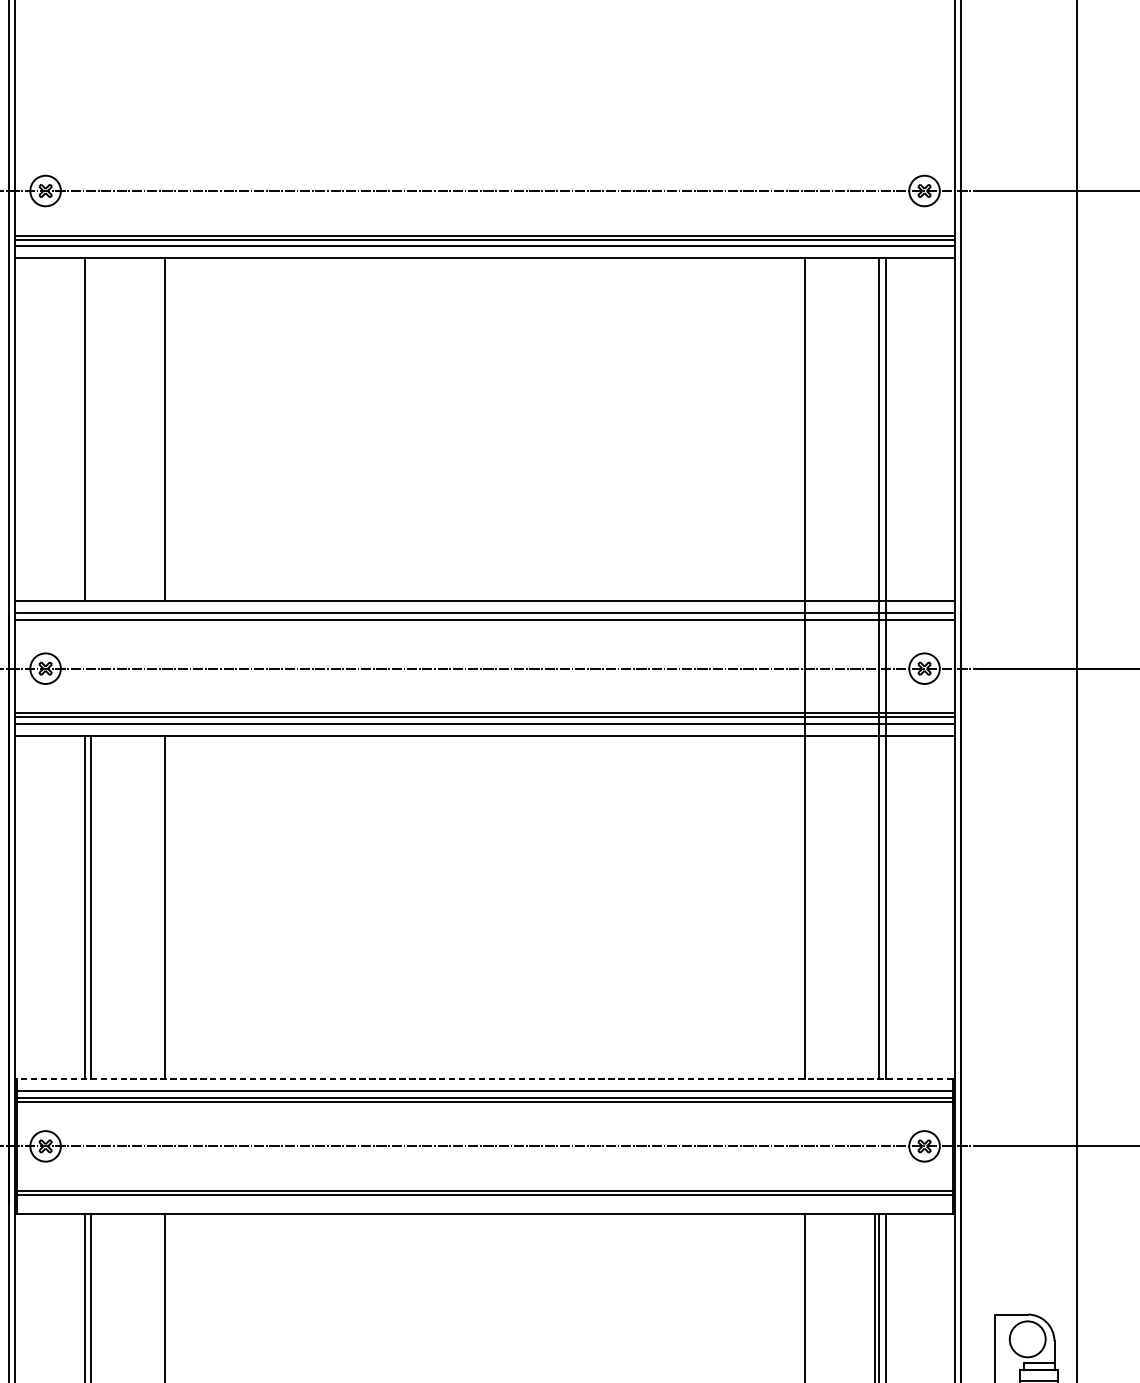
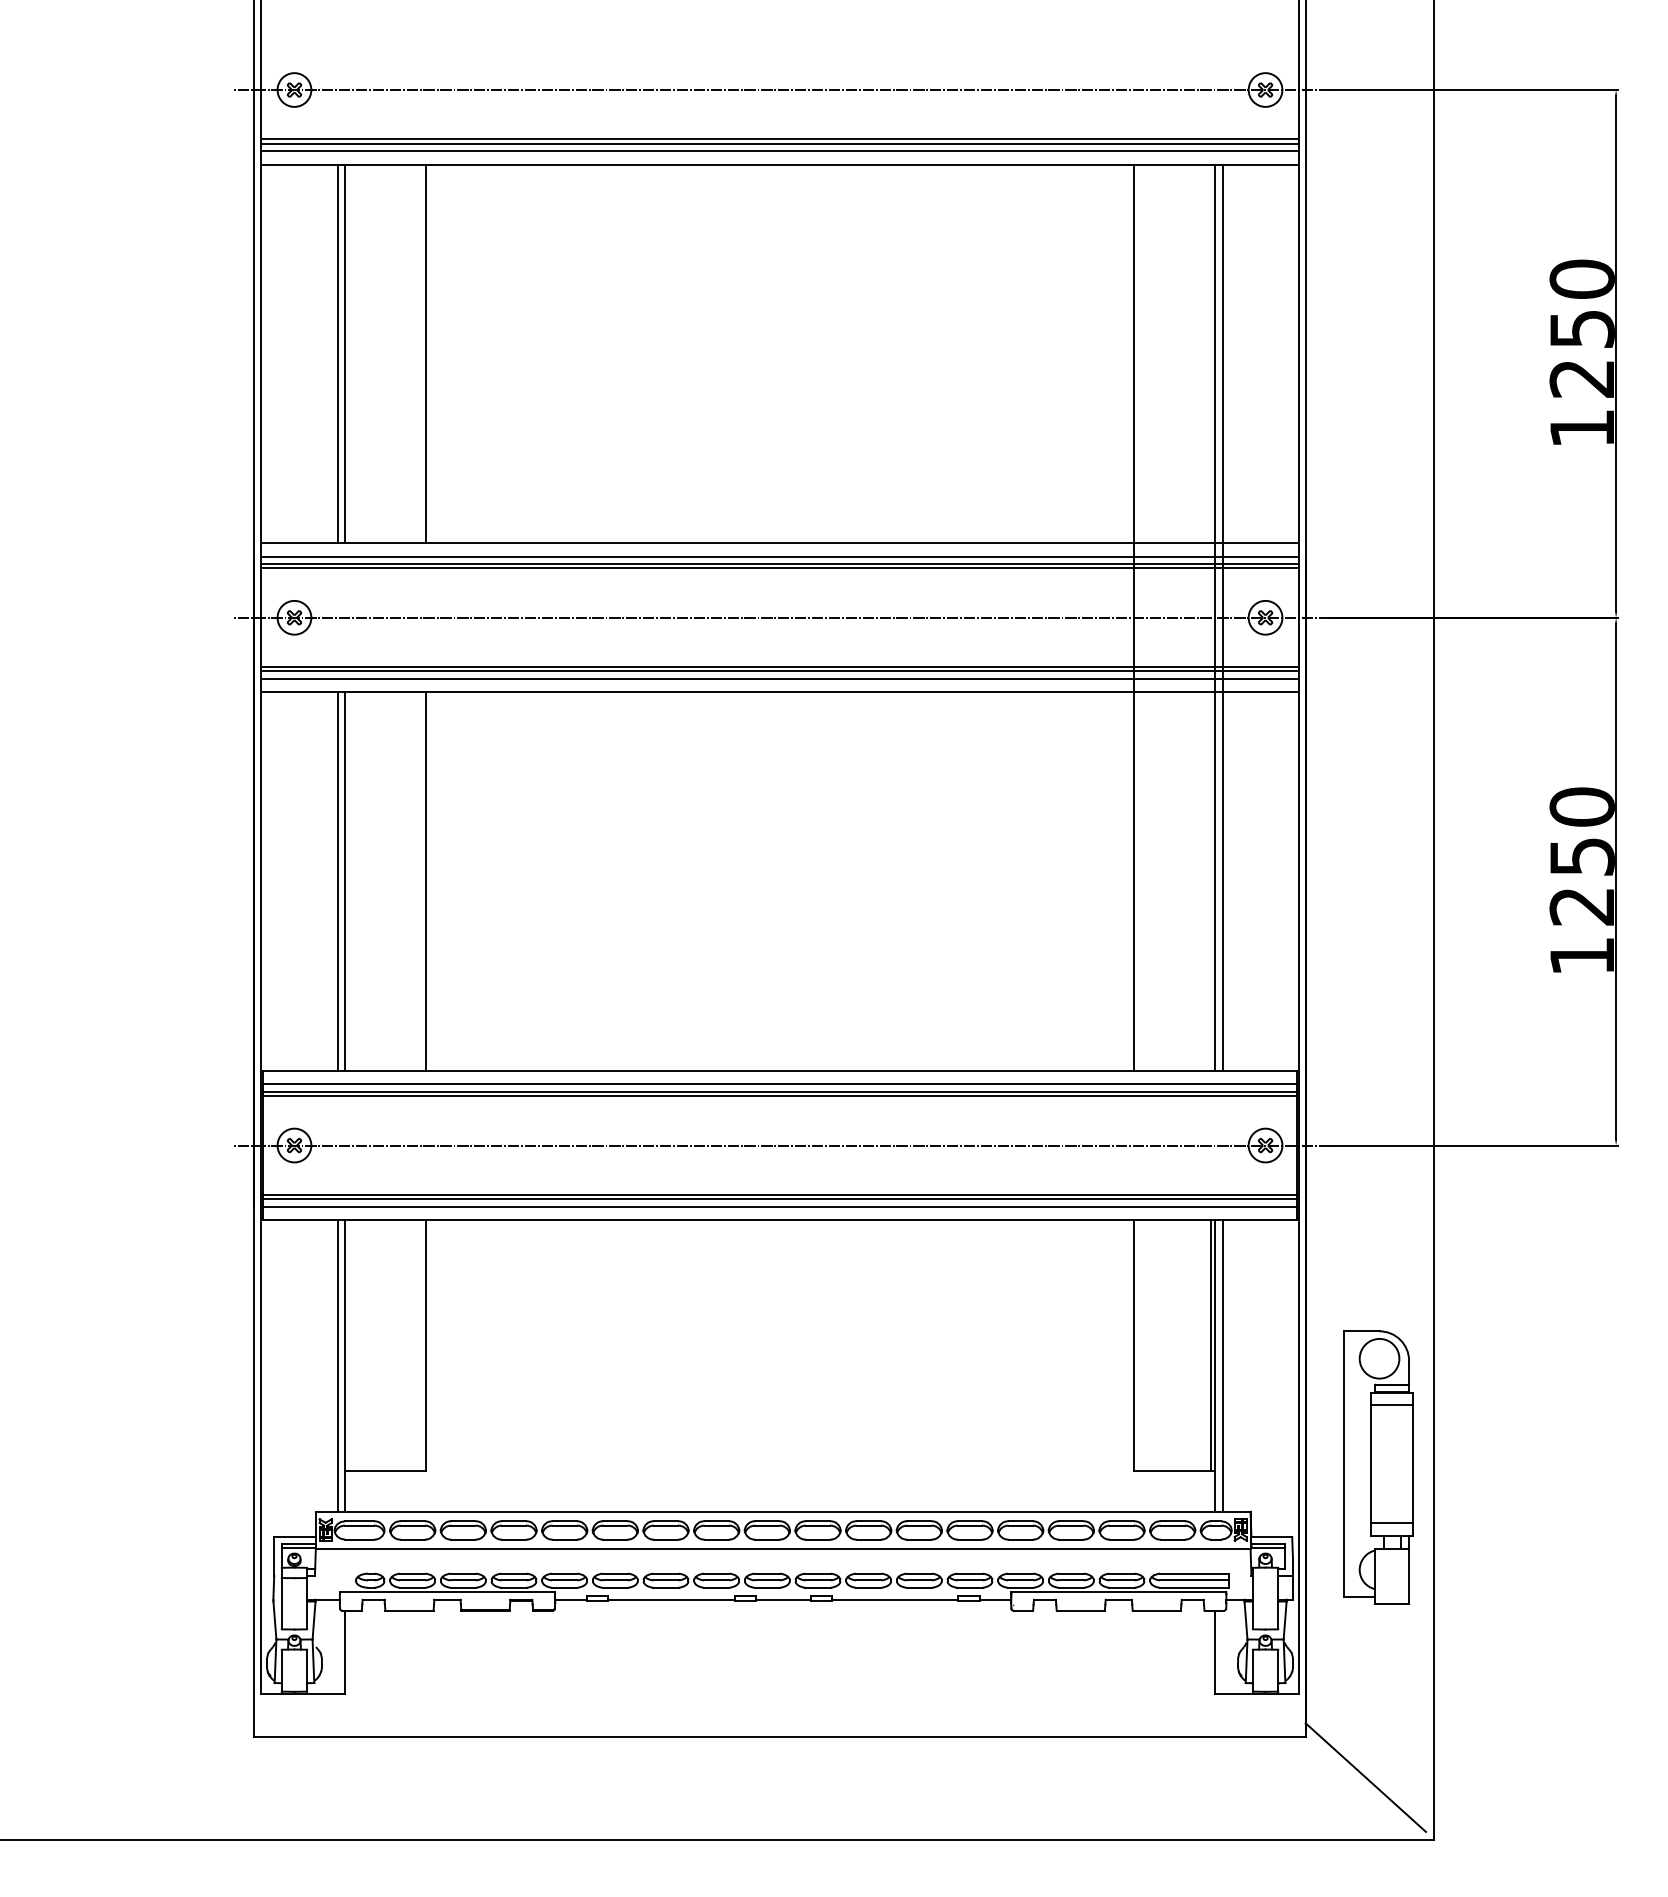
line: (91, 429) -> (345, 353), added
line: (484, 624) -> (779, 568), added
line: (484, 1079) -> (779, 1071), dashed -> solid
line: (484, 1201) -> (779, 1206), added

